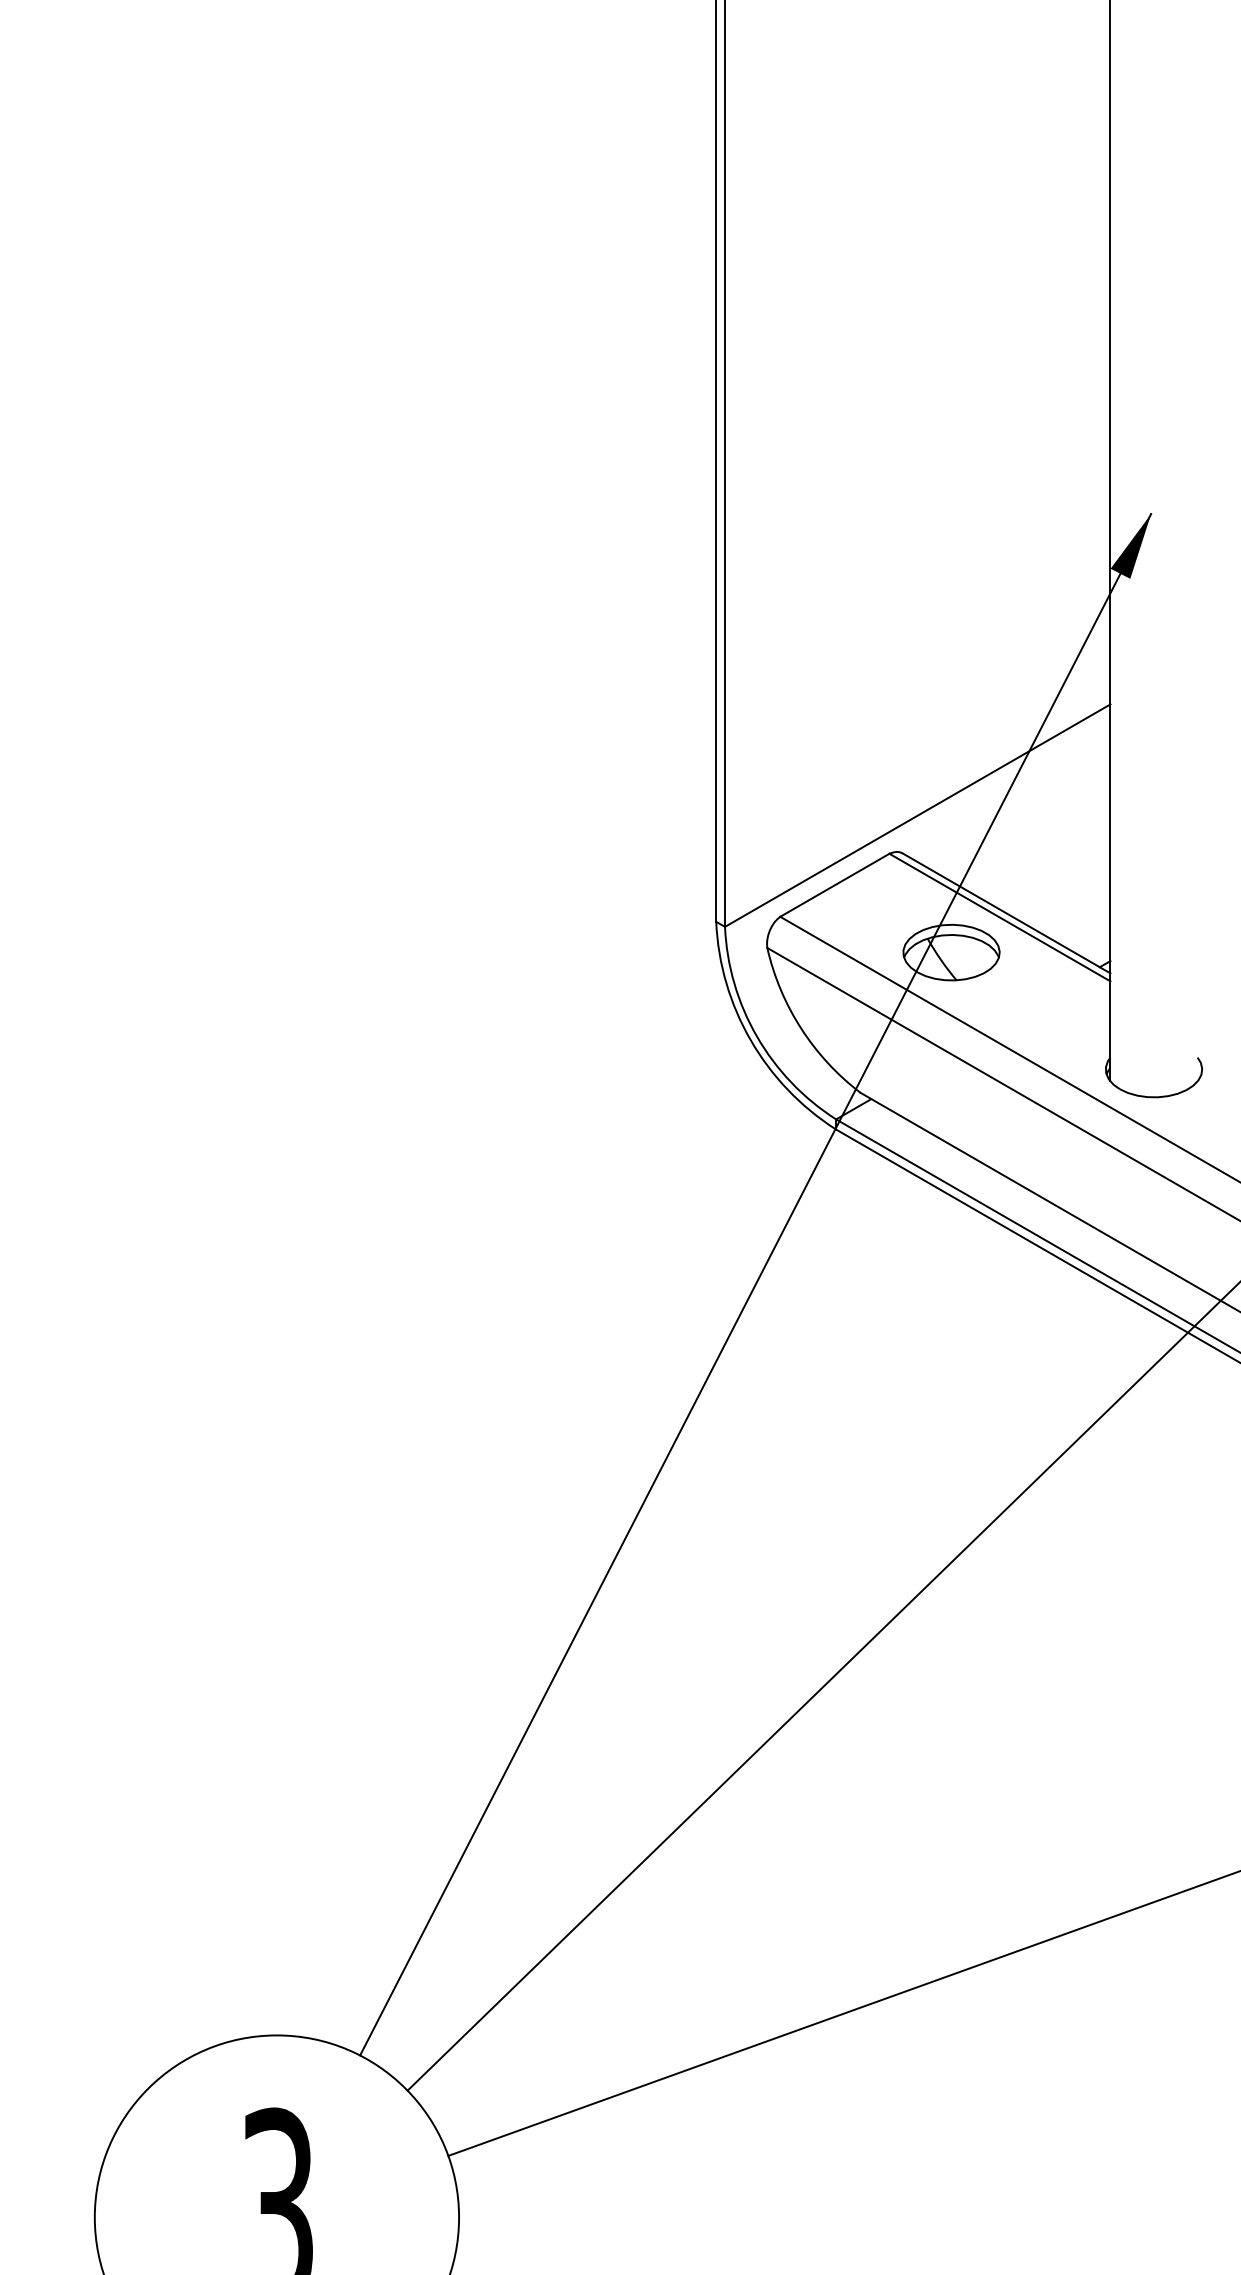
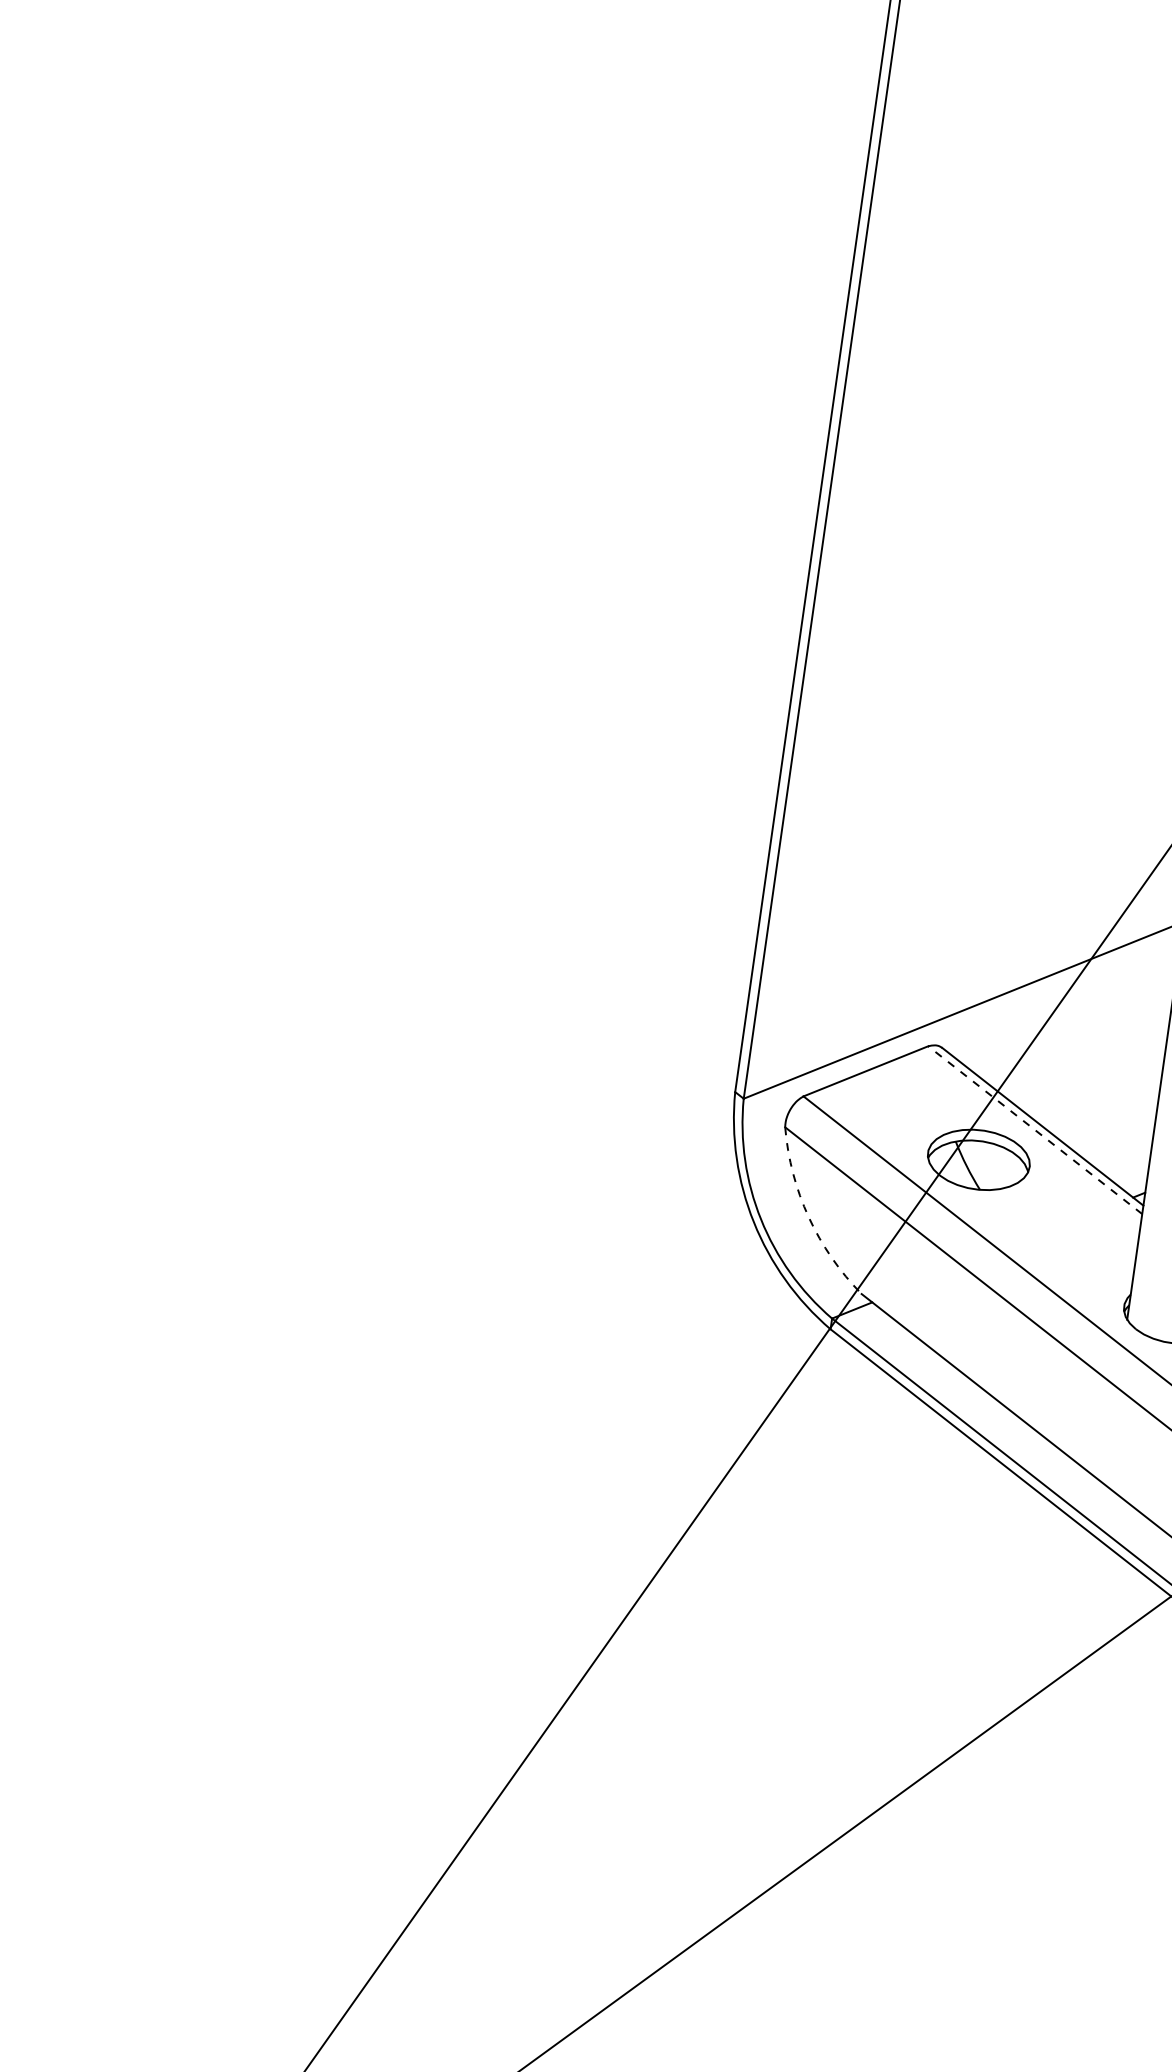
line: (999, 917) -> (1034, 1130), solid -> dashed
arc: (801, 1028) -> (809, 1217), solid -> dashed

